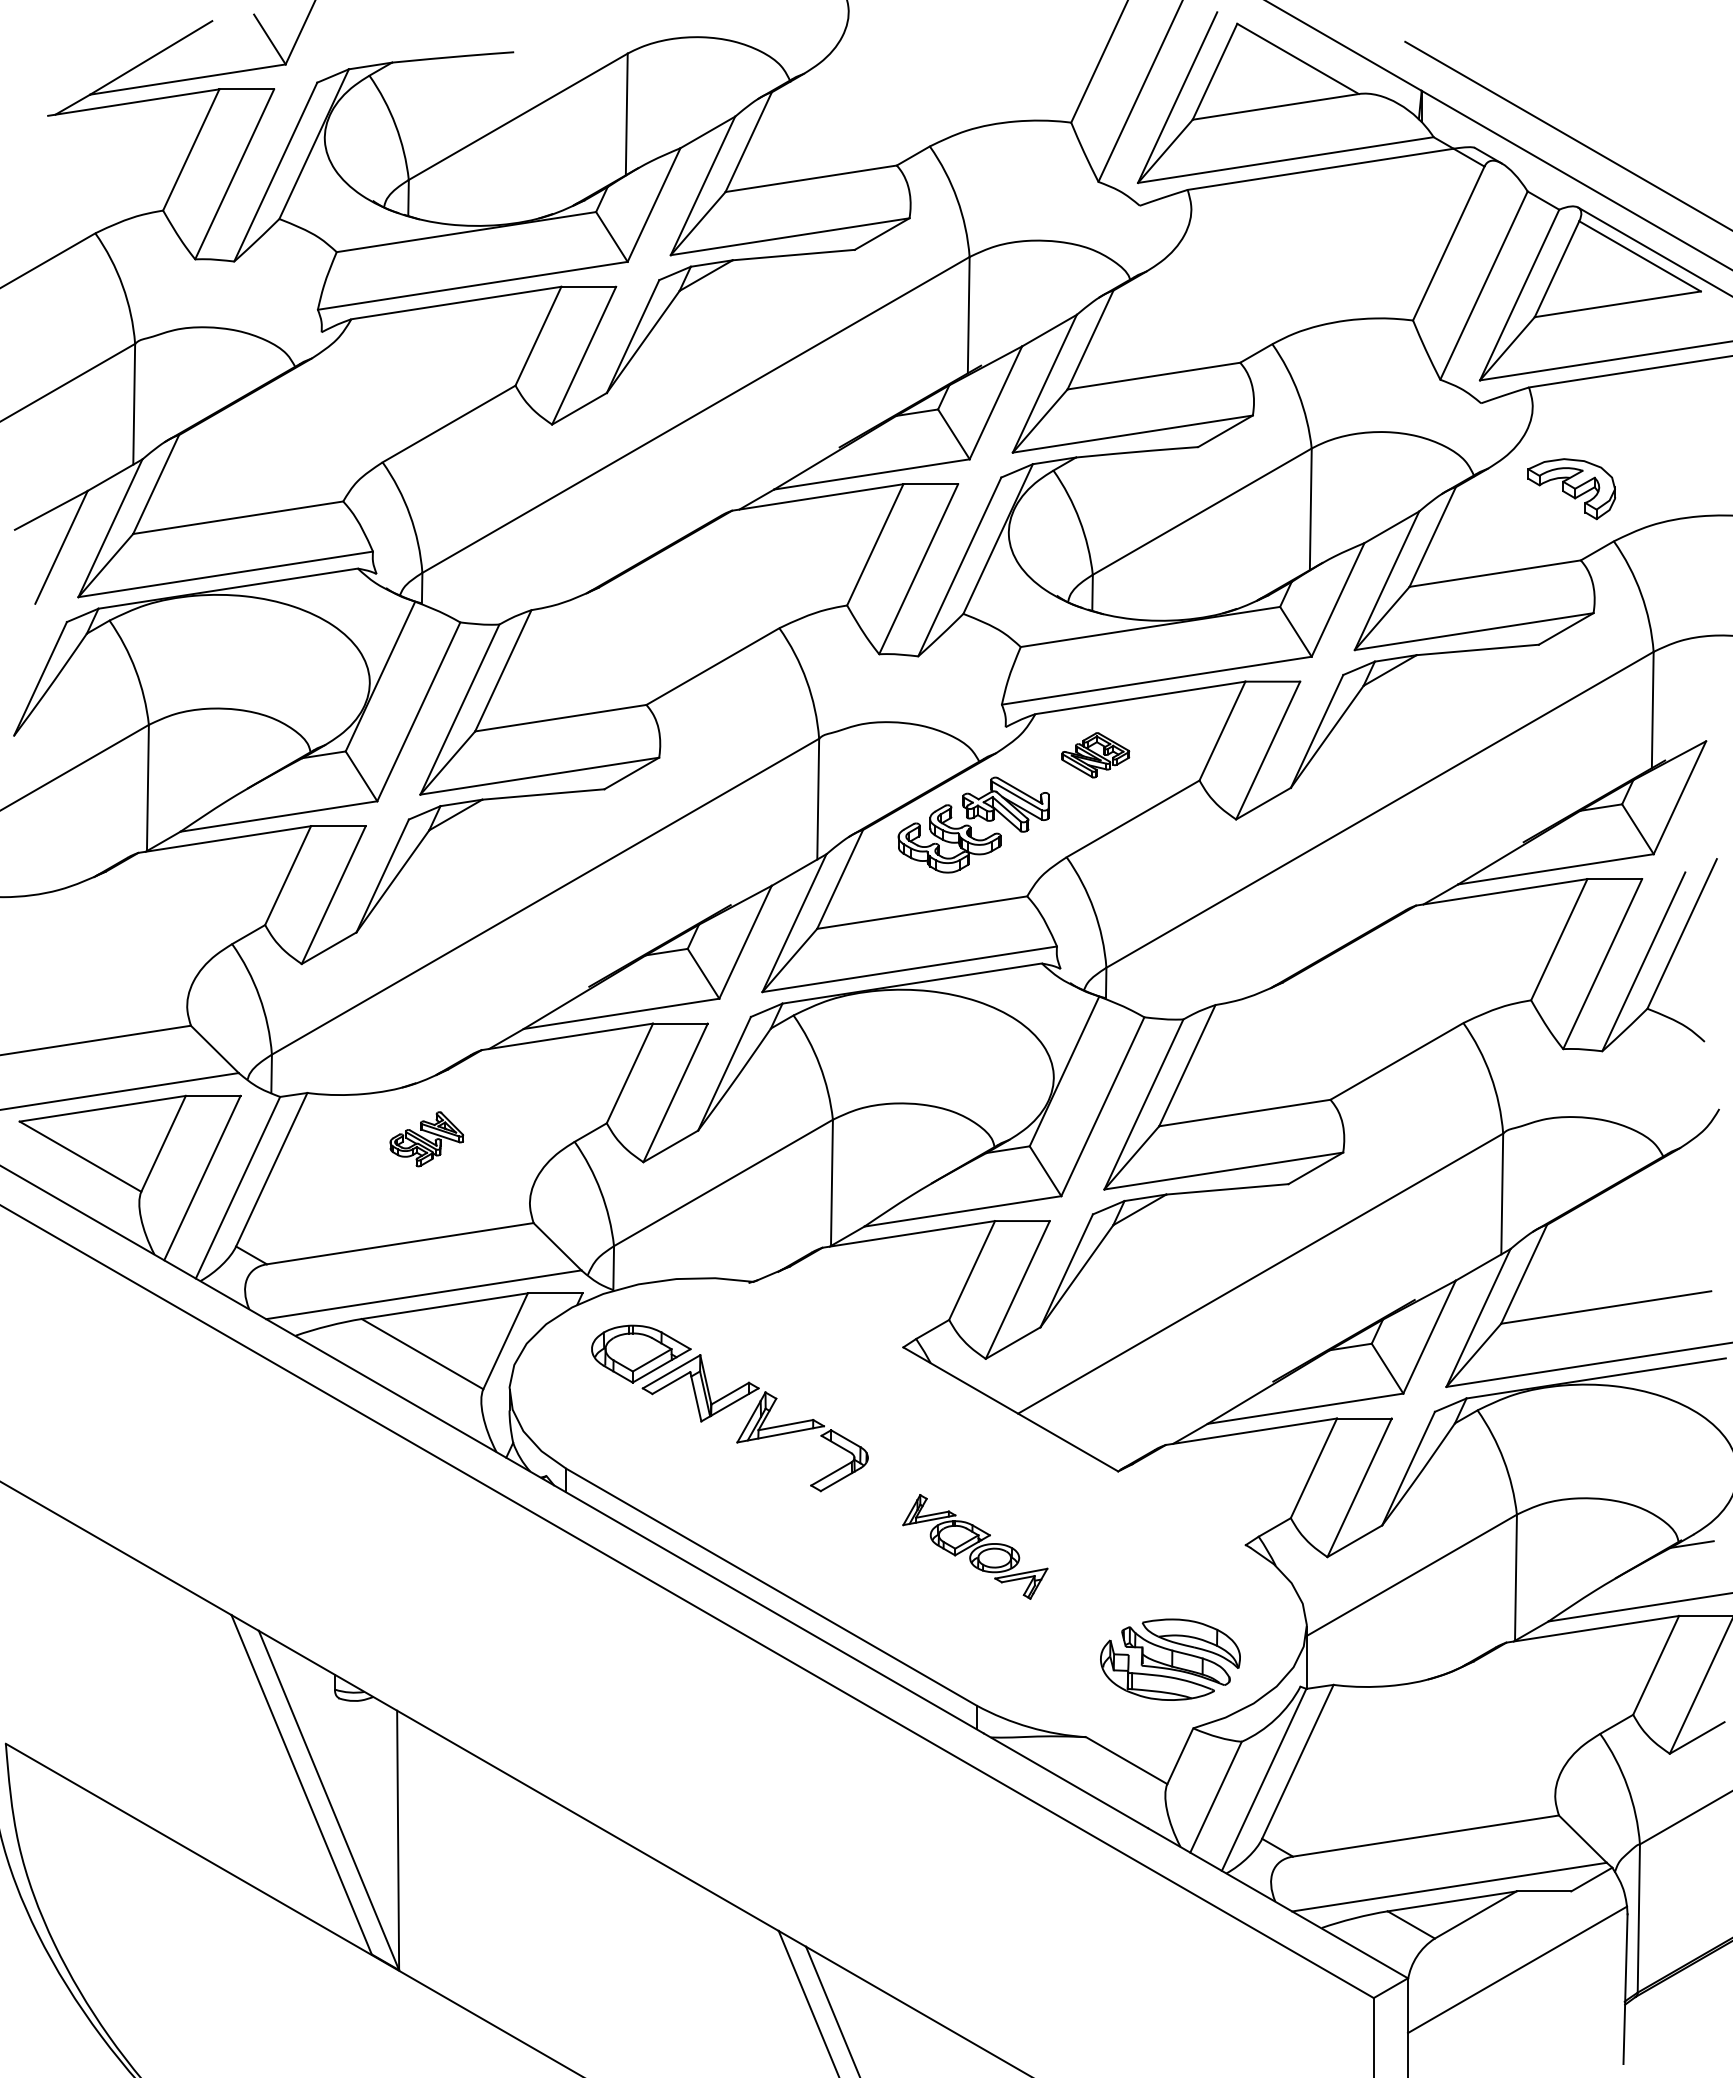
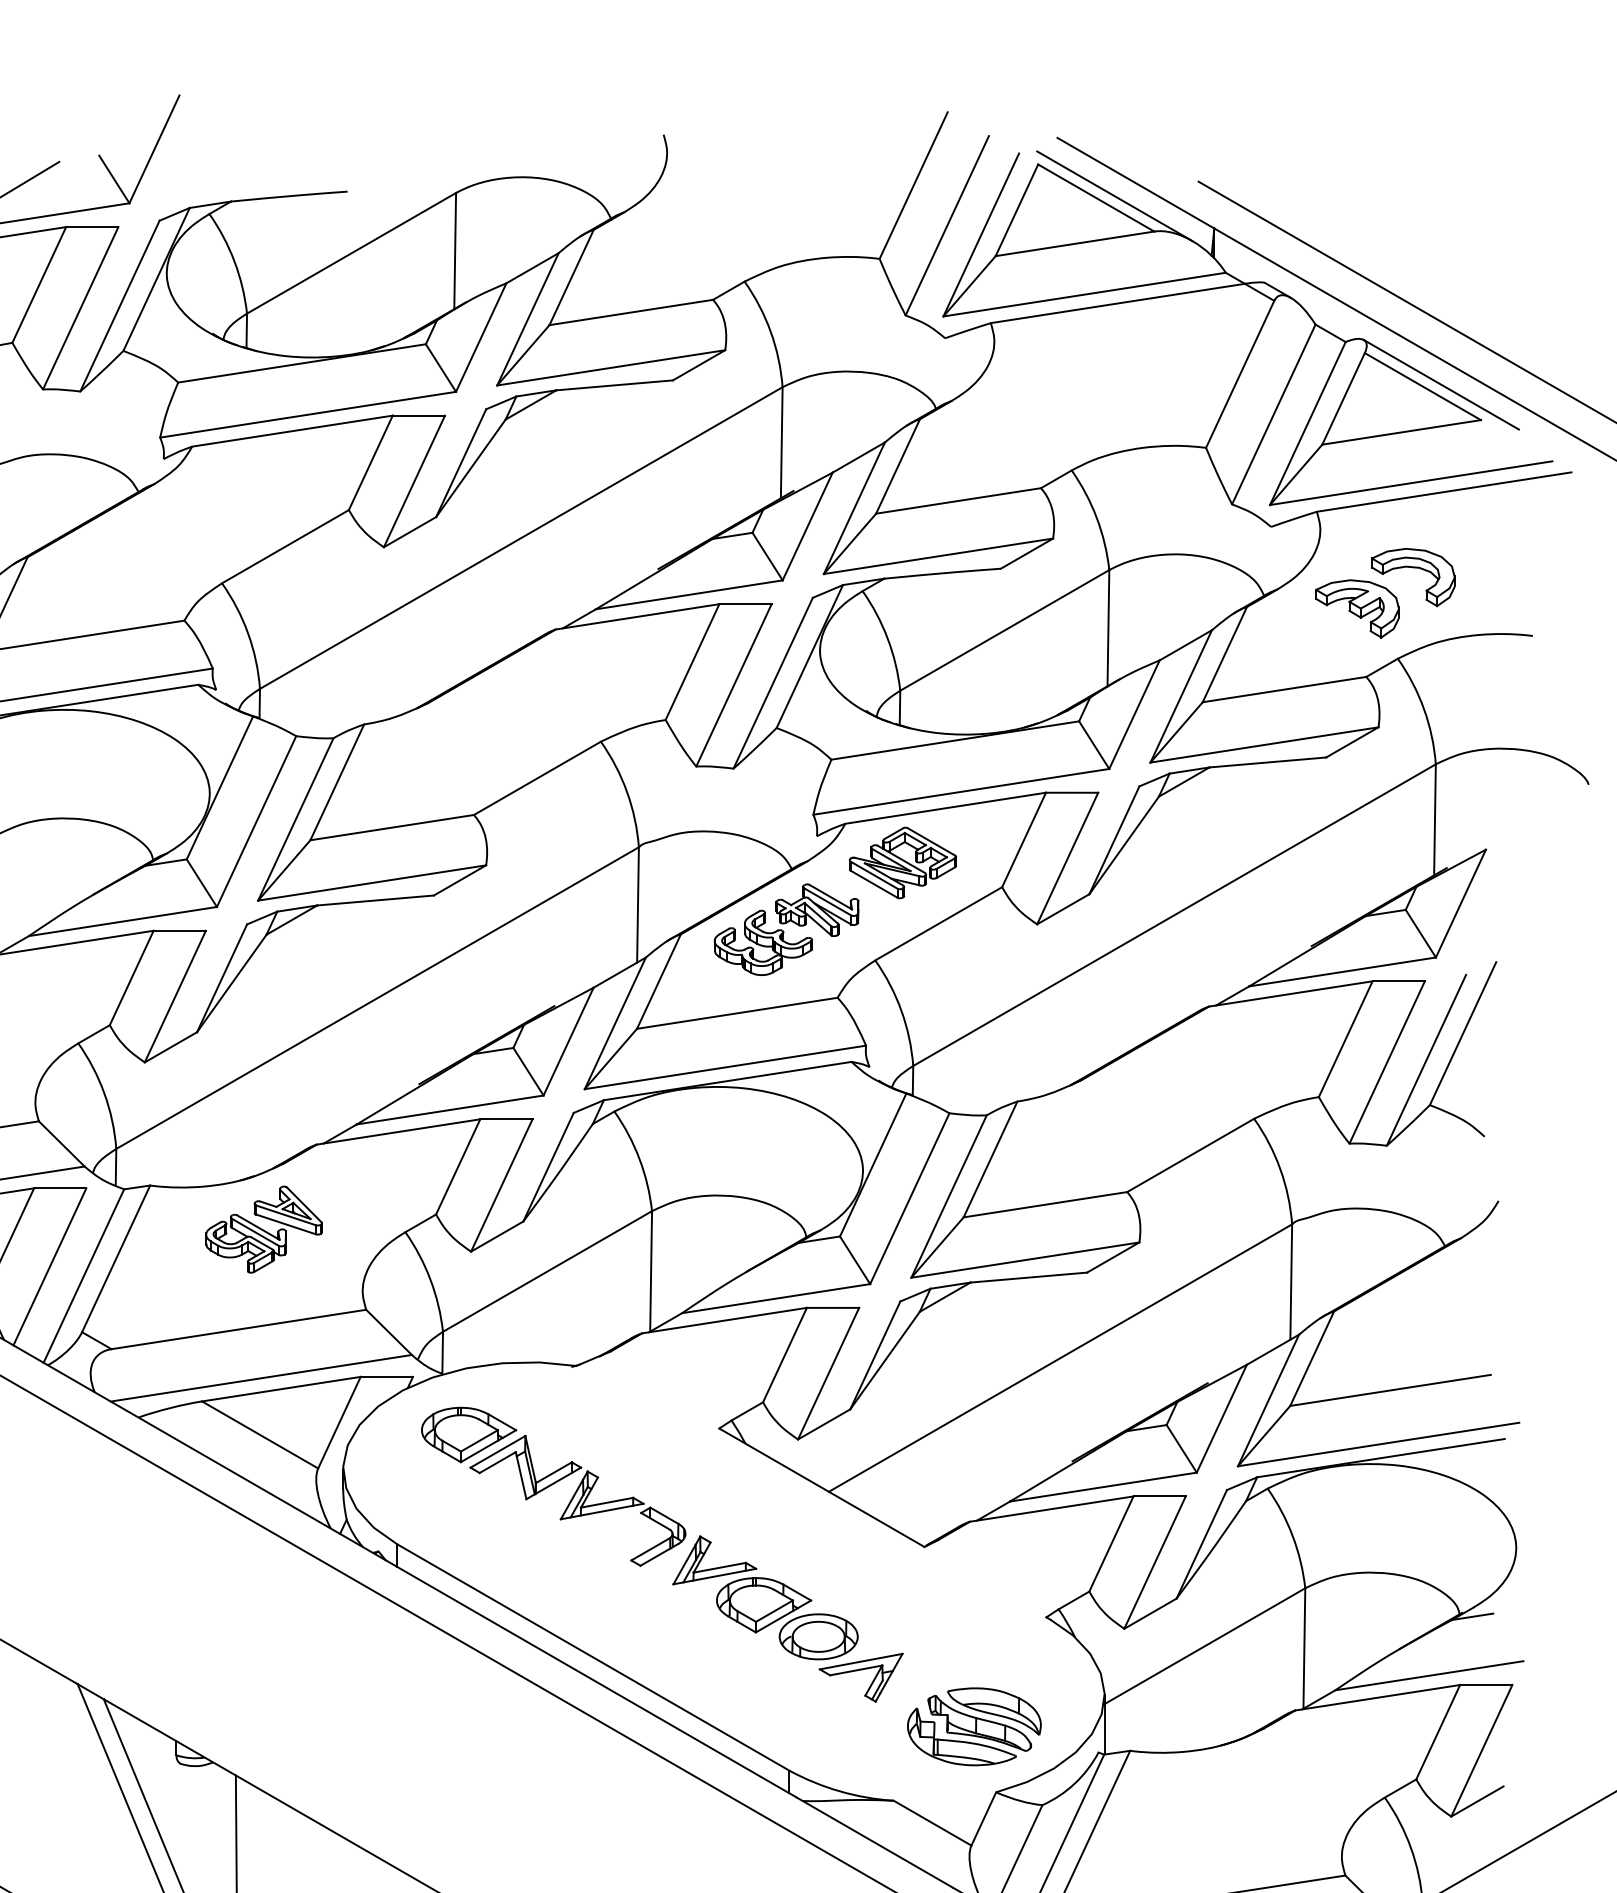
line: (1317, 56) -> (1114, 195), added
part: (1629, 446) -> (1412, 568), added
part: (1095, 755) -> (902, 863), size x1.67
part: (426, 1139) -> (263, 1229), size x1.67
part: (975, 1546) -> (788, 1618), size x1.67

